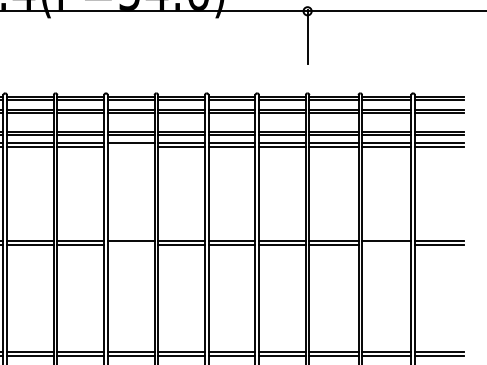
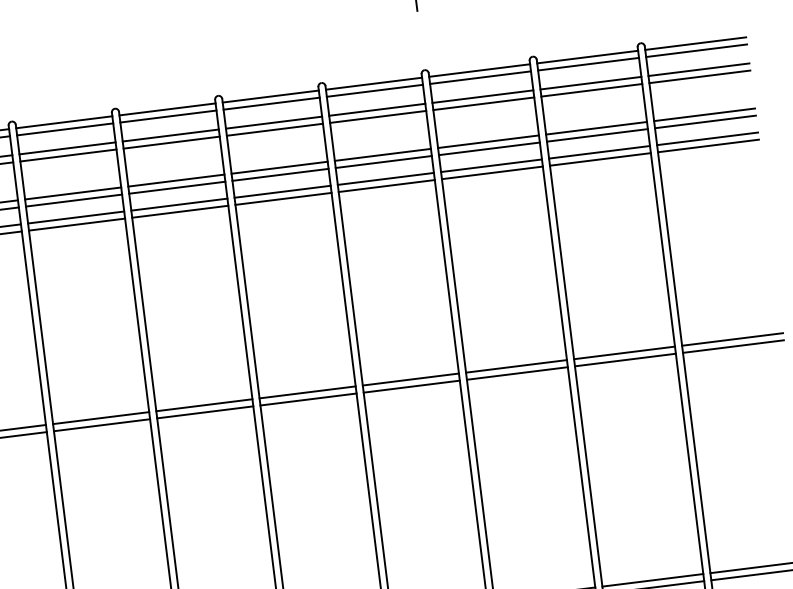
line: (130, 146) -> (75, 224), added
line: (130, 244) -> (100, 424), added
line: (386, 244) -> (624, 359), added

